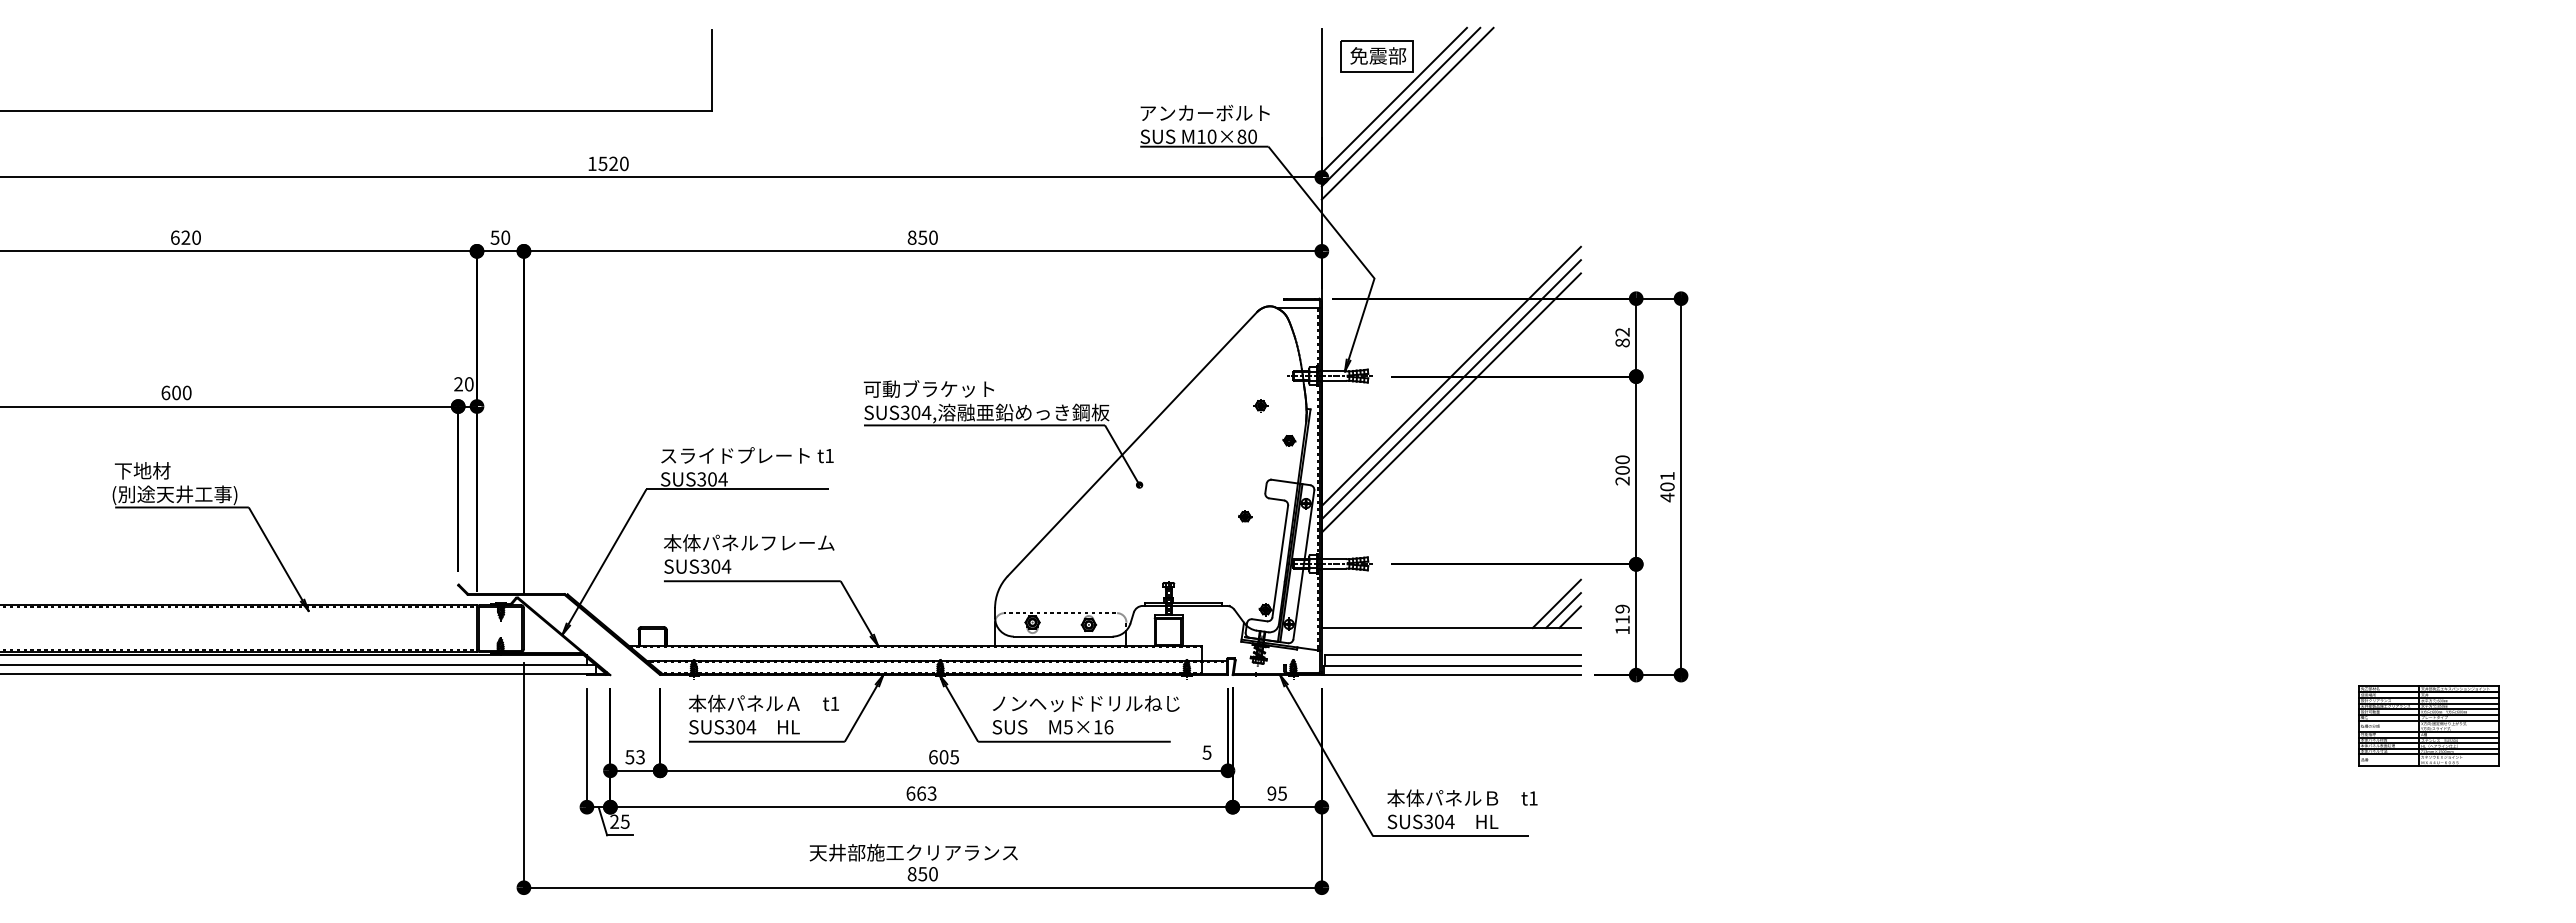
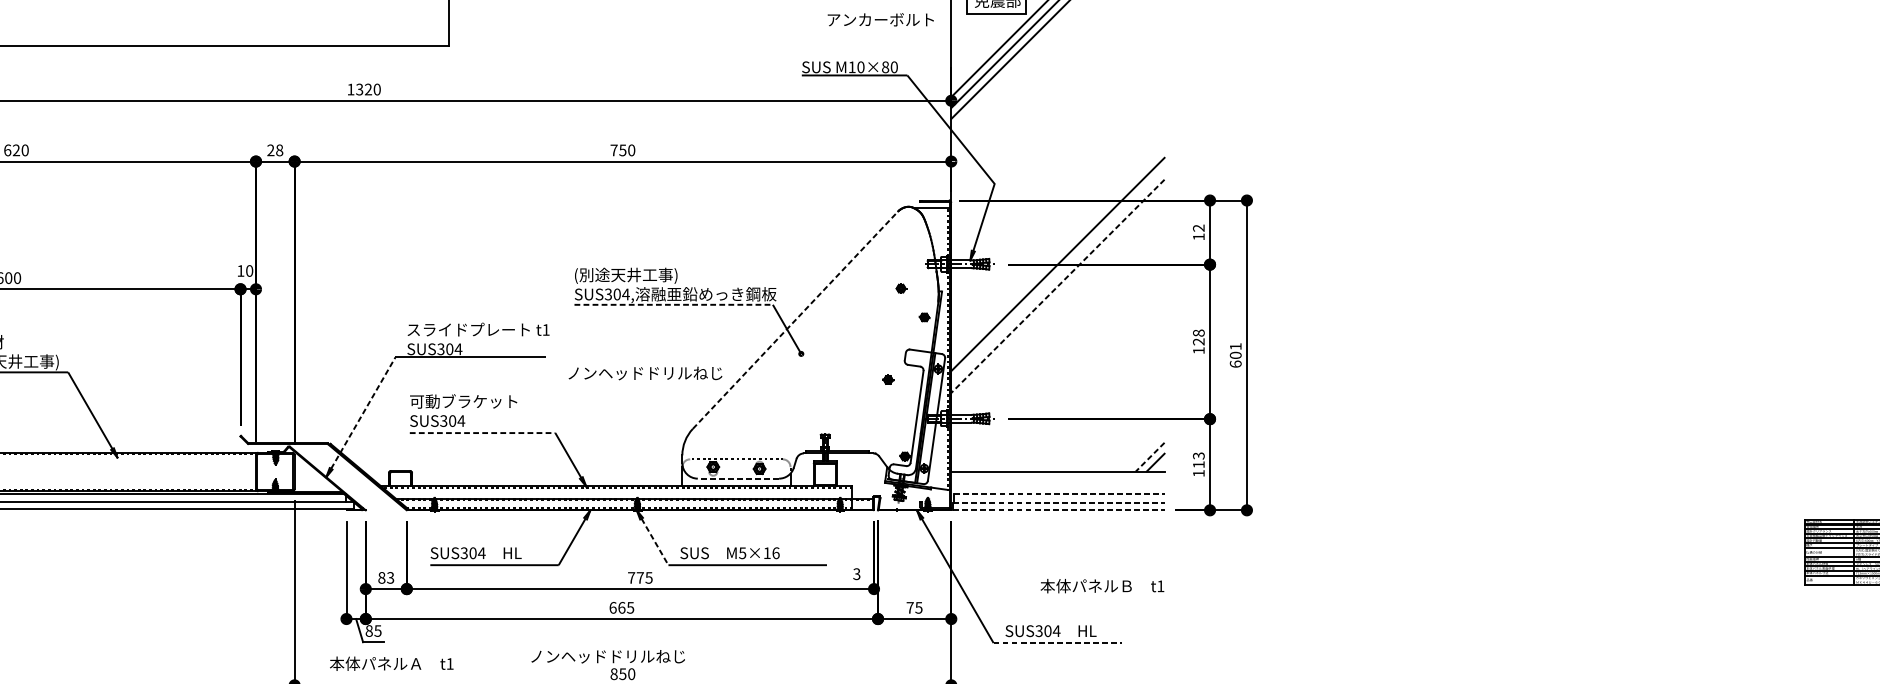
text: (1204, 112) -> (880, 19), moved
text: (603, 163) -> (360, 89), 1520 -> 1320
text: (500, 237) -> (275, 150), 50 -> 28
text: (911, 237) -> (613, 150), 850 -> 750
text: (1622, 342) -> (1198, 236), 82 -> 12
text: (458, 384) -> (240, 271), 20 -> 10
text: (928, 389) -> (627, 275), 可動ブラケット -> (別途天井工事)
line: (1450, 389) -> (1057, 275), removed
line: (1451, 403) -> (1058, 286), solid -> dashed
line: (984, 425) -> (673, 304), solid -> dashed
line: (1132, 443) -> (795, 319), solid -> dashed
text: (1622, 470) -> (1198, 341), 200 -> 128
text: (1667, 497) -> (1235, 364), 401 -> 601
text: (749, 542) -> (480, 401), 本体パネルフレーム -> 可動ブラケット
line: (607, 556) -> (363, 412), solid -> dashed
line: (752, 581) -> (482, 433), solid -> dashed
line: (1556, 603) -> (1144, 451), removed
text: (1622, 608) -> (1198, 455), 119 -> 113
line: (1563, 610) -> (1150, 457), solid -> dashed
line: (1062, 636) -> (737, 478), solid -> dashed
line: (1453, 654) -> (1059, 493), solid -> dashed
line: (1453, 666) -> (1059, 503), solid -> dashed
line: (1453, 674) -> (1059, 509), solid -> dashed
text: (763, 703) -> (391, 663), moved
text: (1086, 703) -> (645, 373), moved
line: (961, 713) -> (654, 541), solid -> dashed
text: (1207, 752) -> (857, 574), 5 -> 3
text: (629, 757) -> (381, 578), 53 -> 83
text: (938, 757) -> (635, 578), 605 -> 775
text: (932, 793) -> (630, 607), 663 -> 665
text: (1271, 793) -> (909, 607), 95 -> 75
text: (1462, 797) -> (1102, 585), moved
text: (614, 821) -> (369, 630), 25 -> 85
line: (1451, 836) -> (1058, 643), solid -> dashed
text: (913, 852) -> (615, 656), 天井部施工クリアランス -> ノンヘッドドリルねじ

